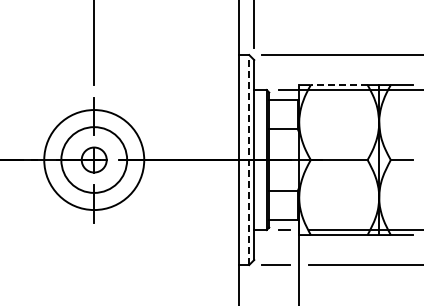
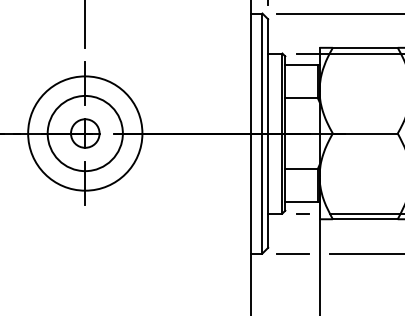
line: (338, 85) -> (364, 48), dashed -> solid
line: (249, 160) -> (262, 134), dashed -> solid

